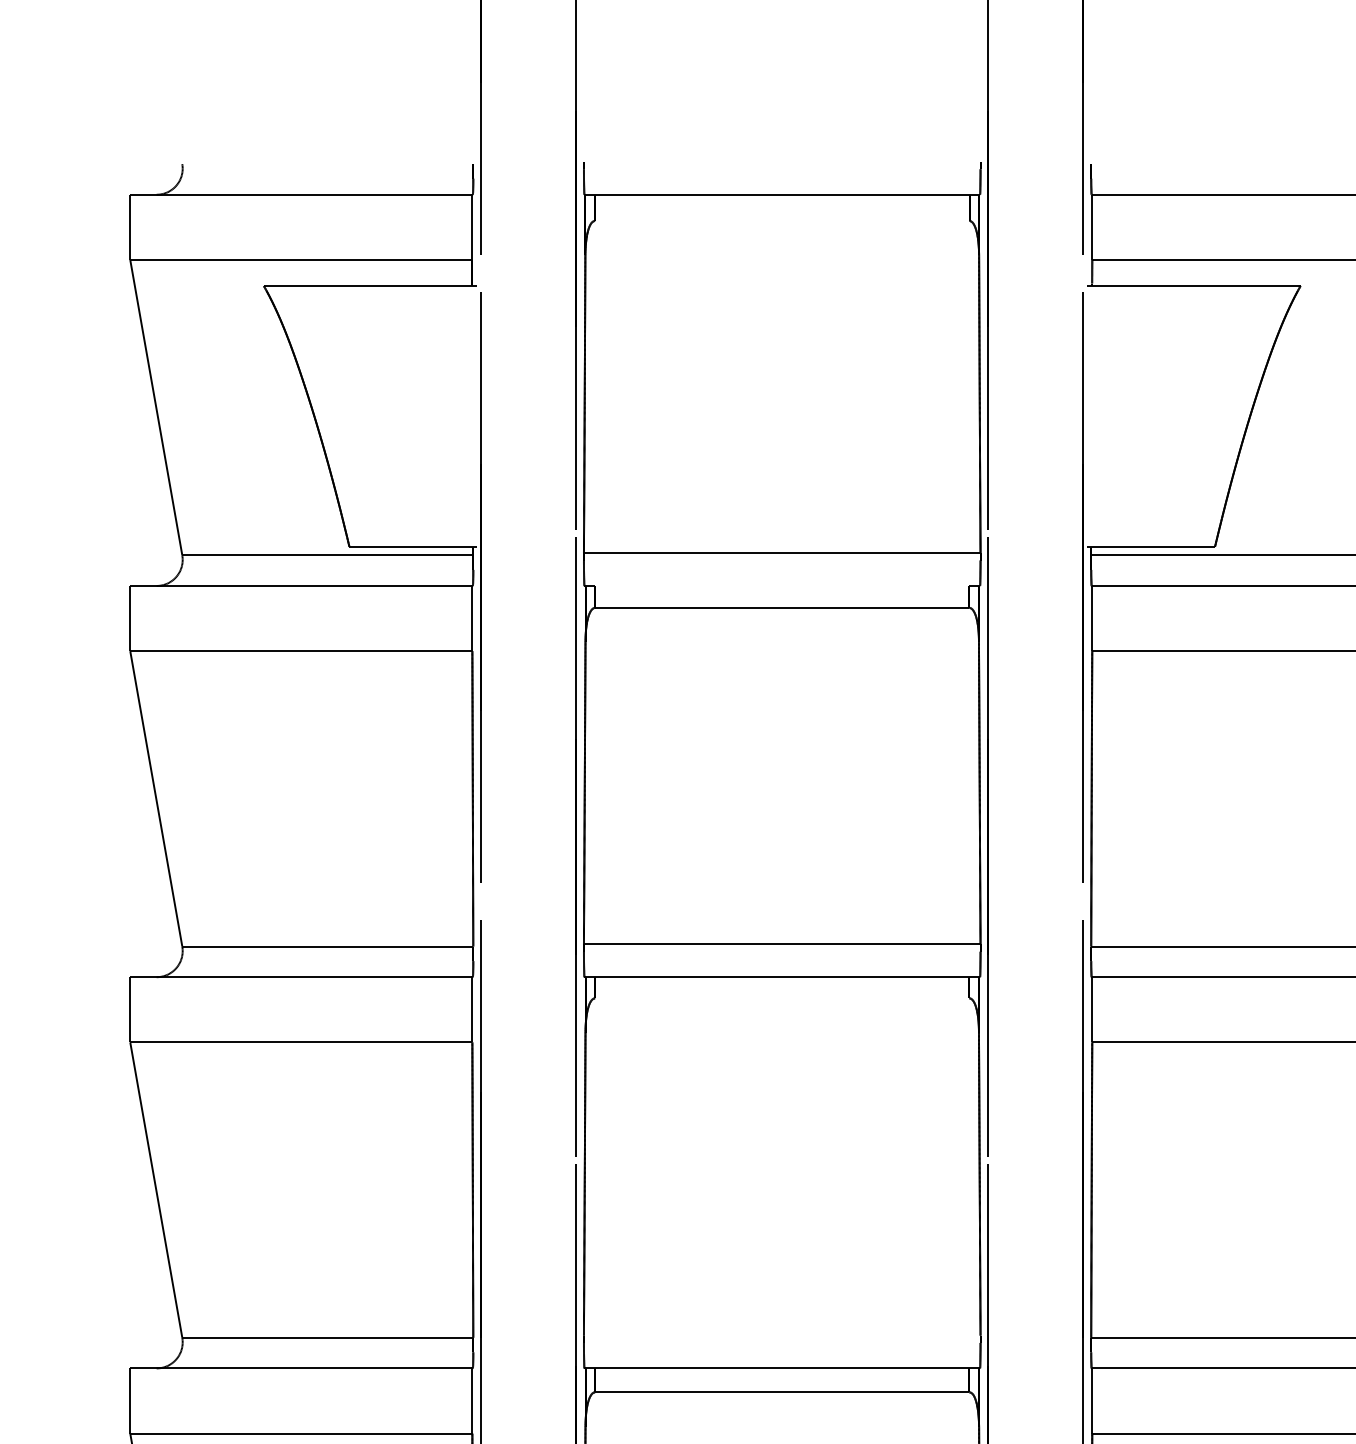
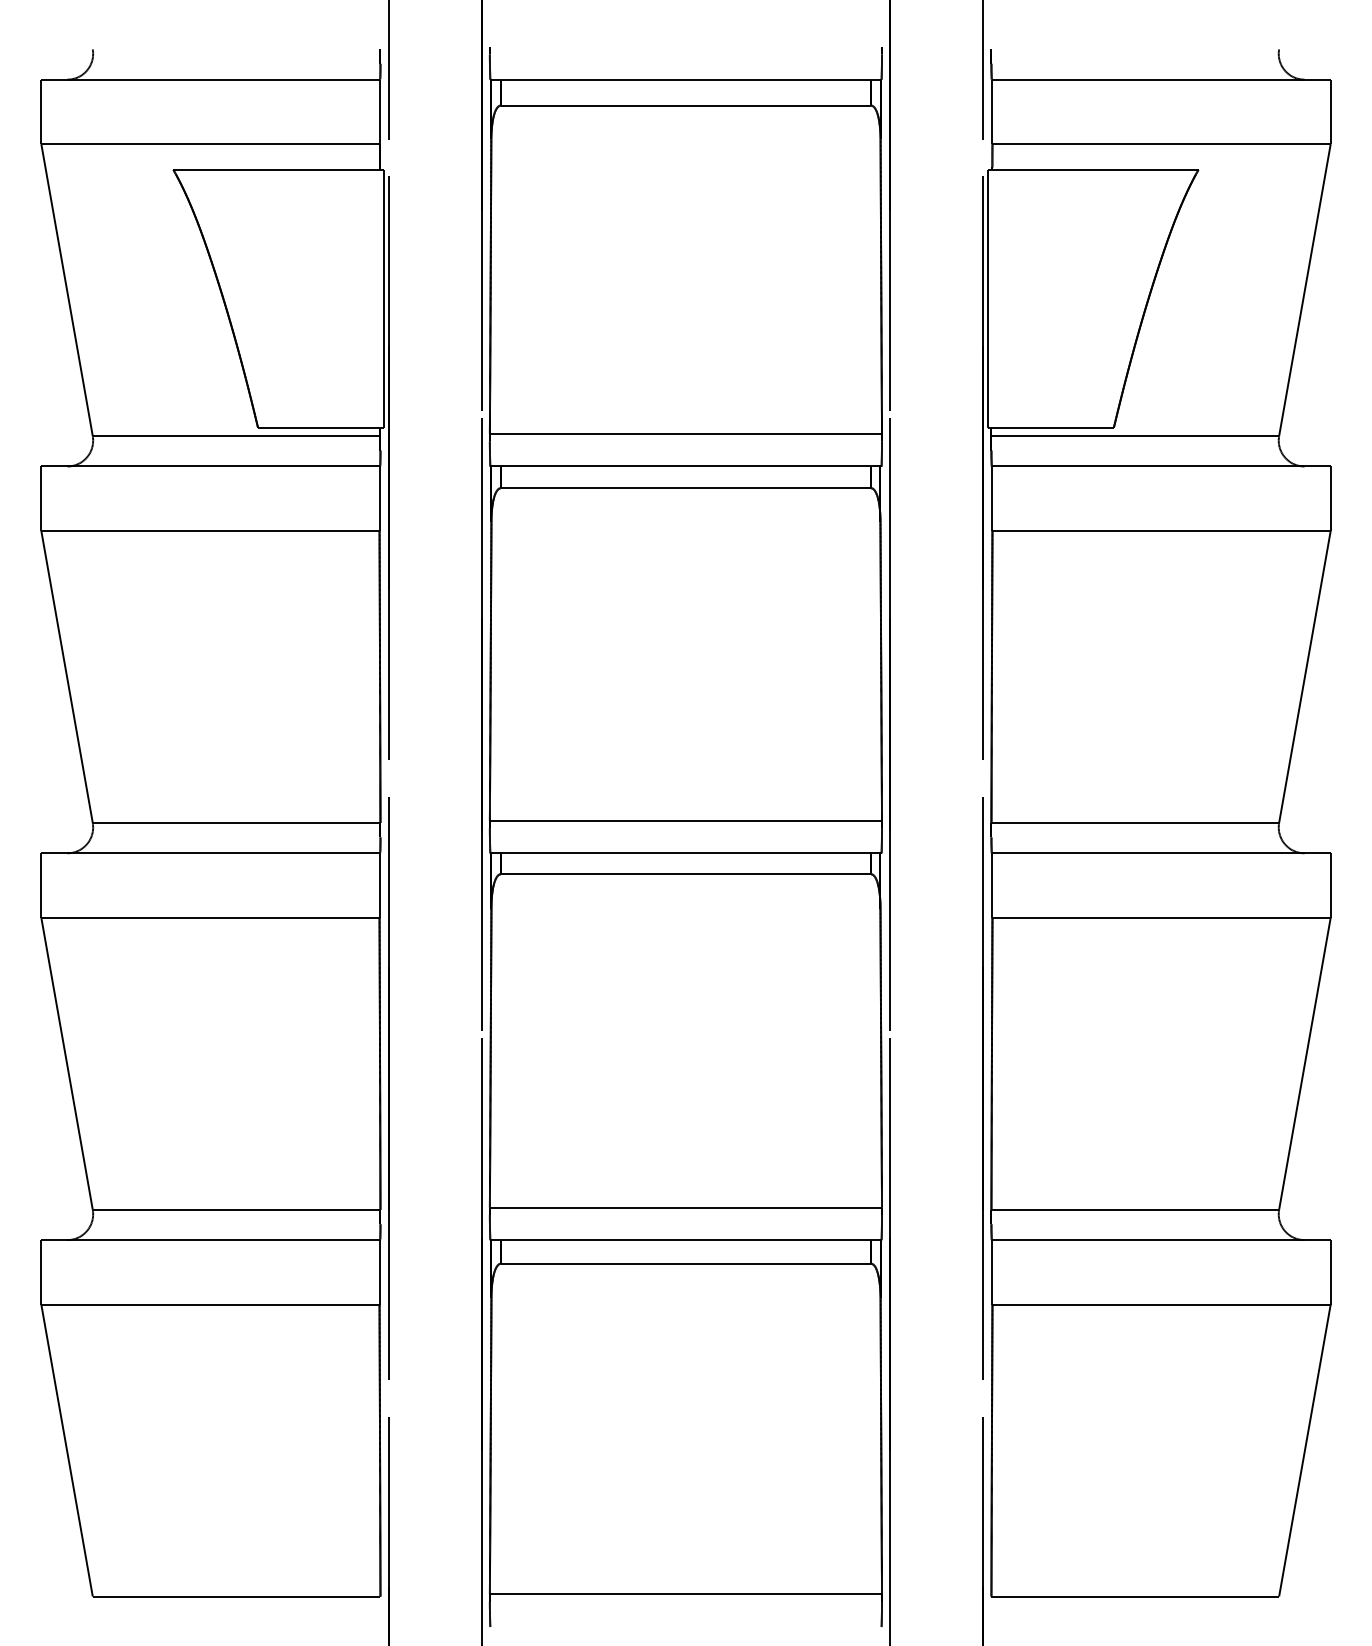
line: (781, 220) -> (685, 105), added
line: (477, 416) -> (384, 298), added
line: (1087, 416) -> (987, 298), added
line: (781, 585) -> (685, 466), added
line: (781, 998) -> (685, 874), added
line: (781, 1335) -> (685, 1207), added

